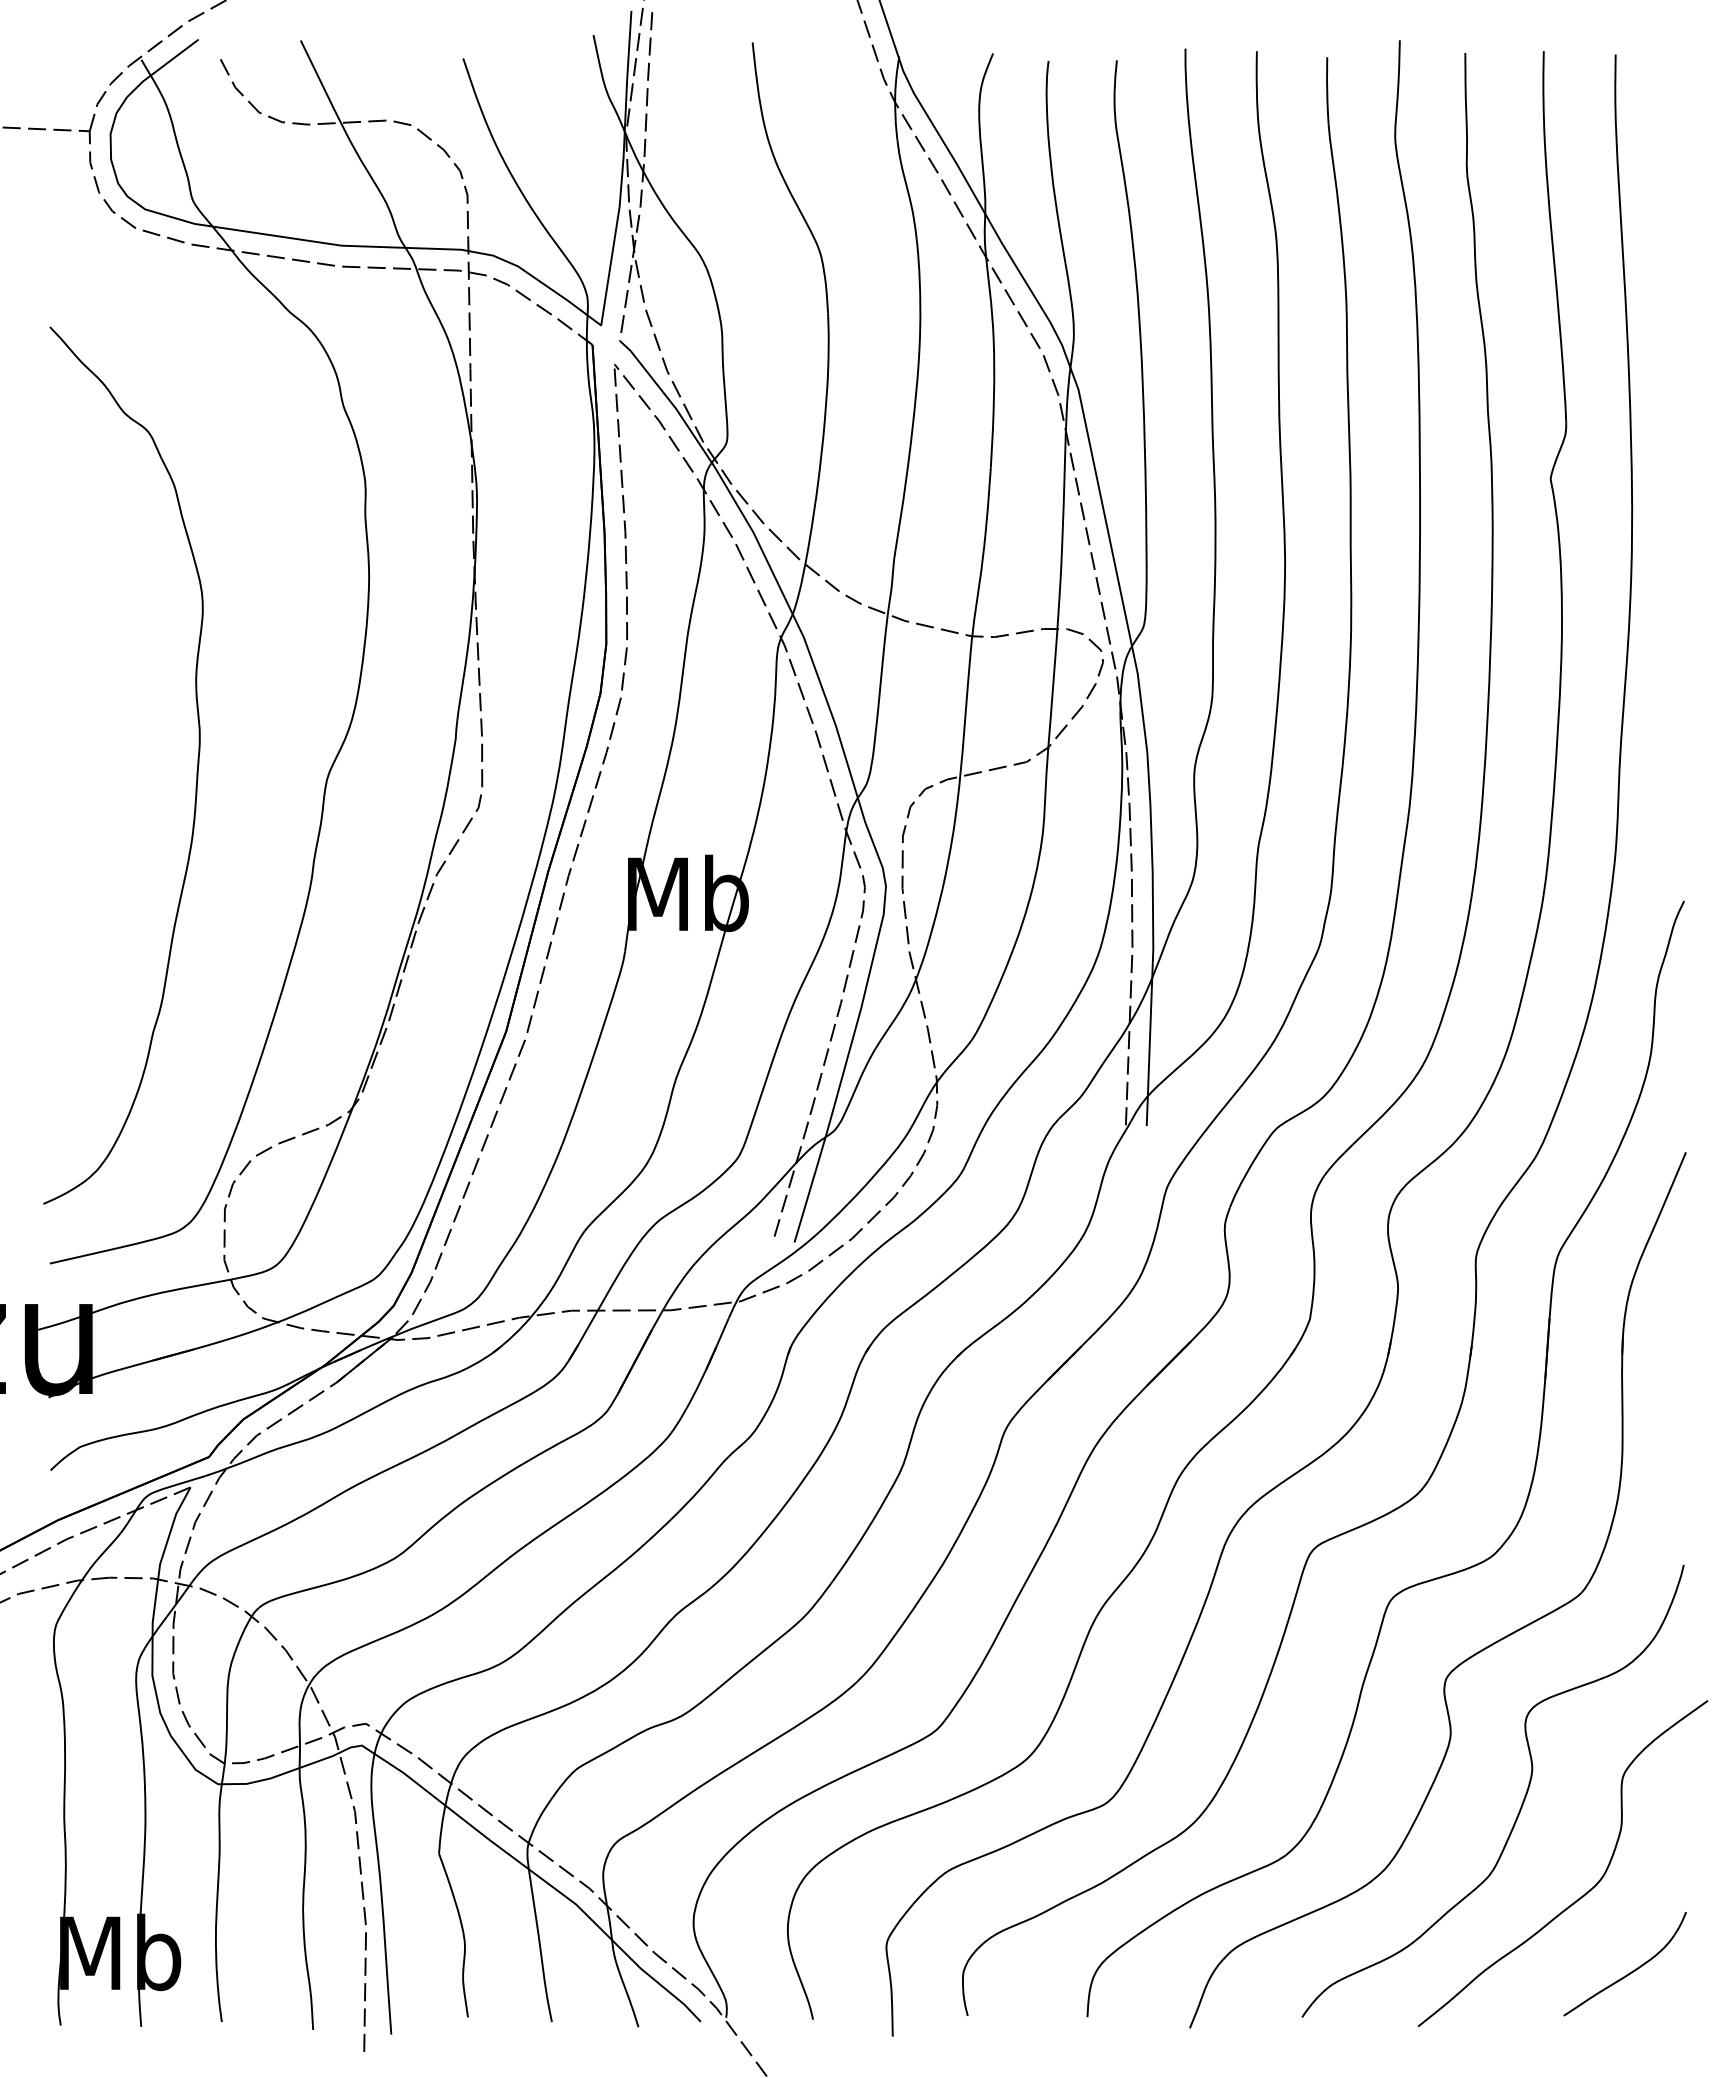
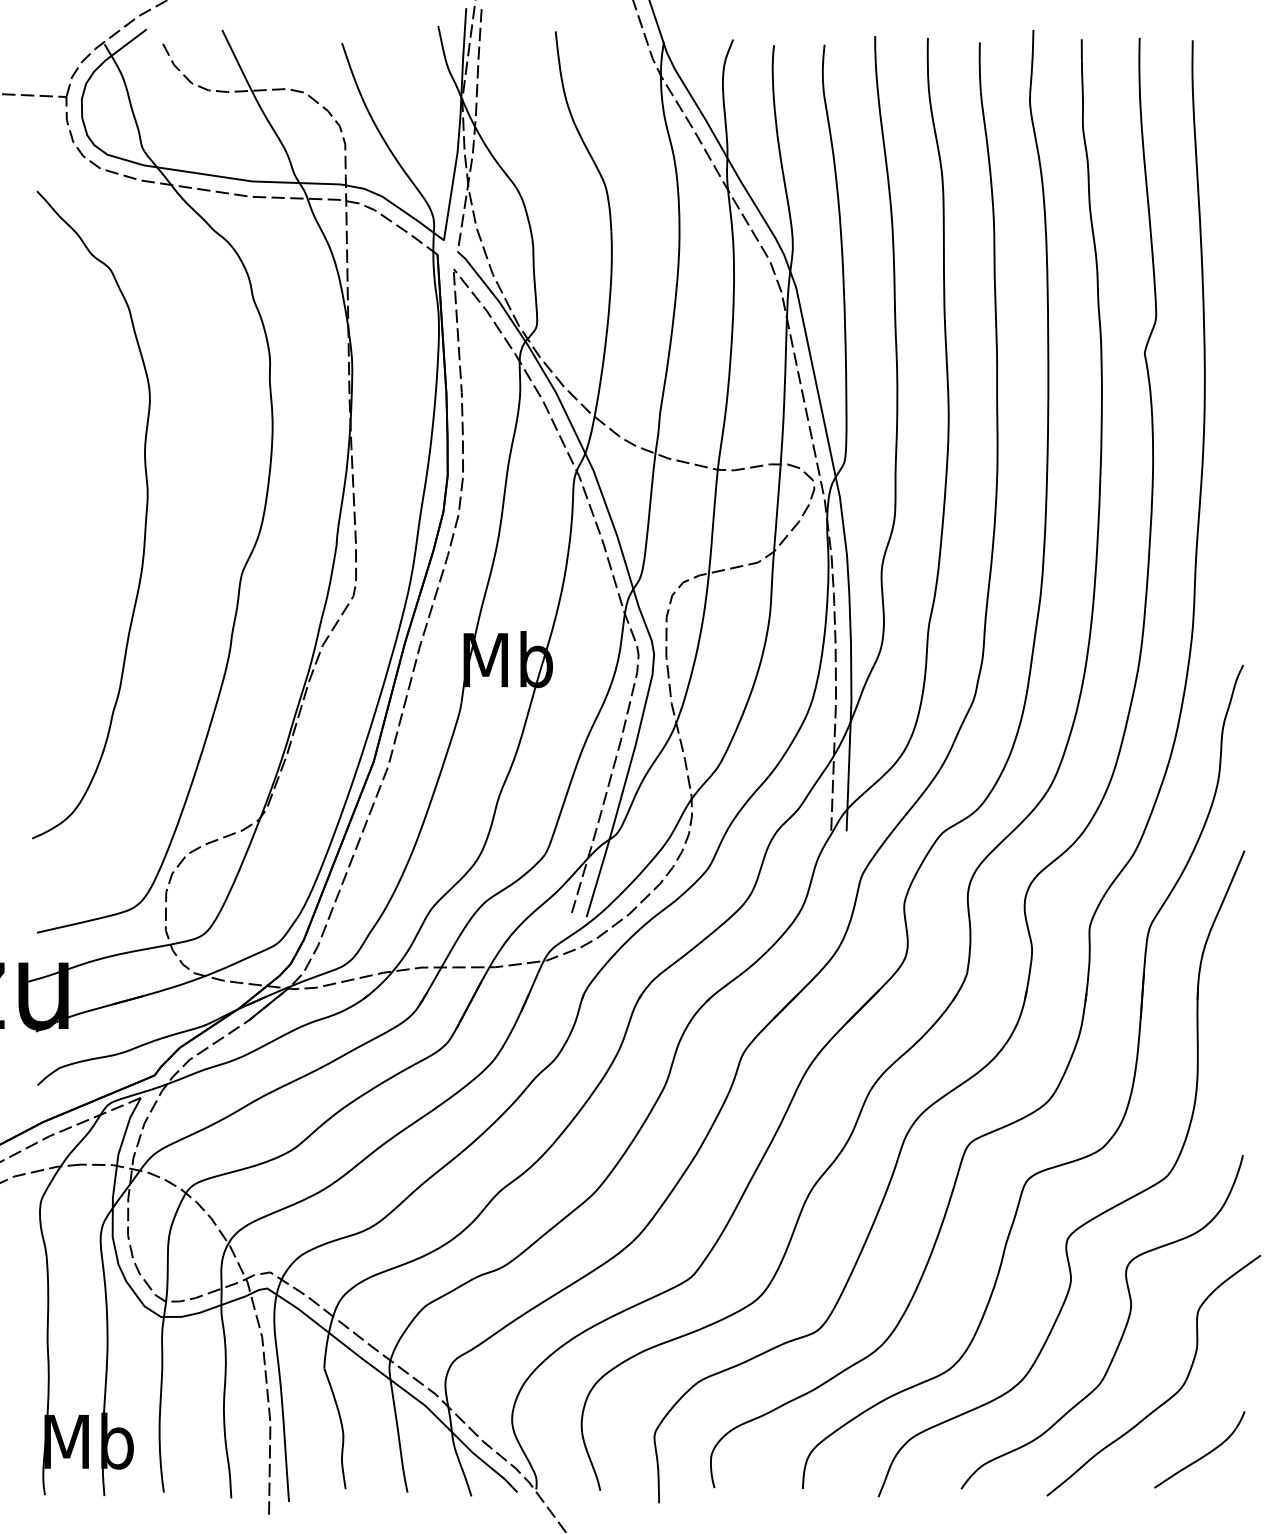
part: (196, 770) -> (145, 518), moved

